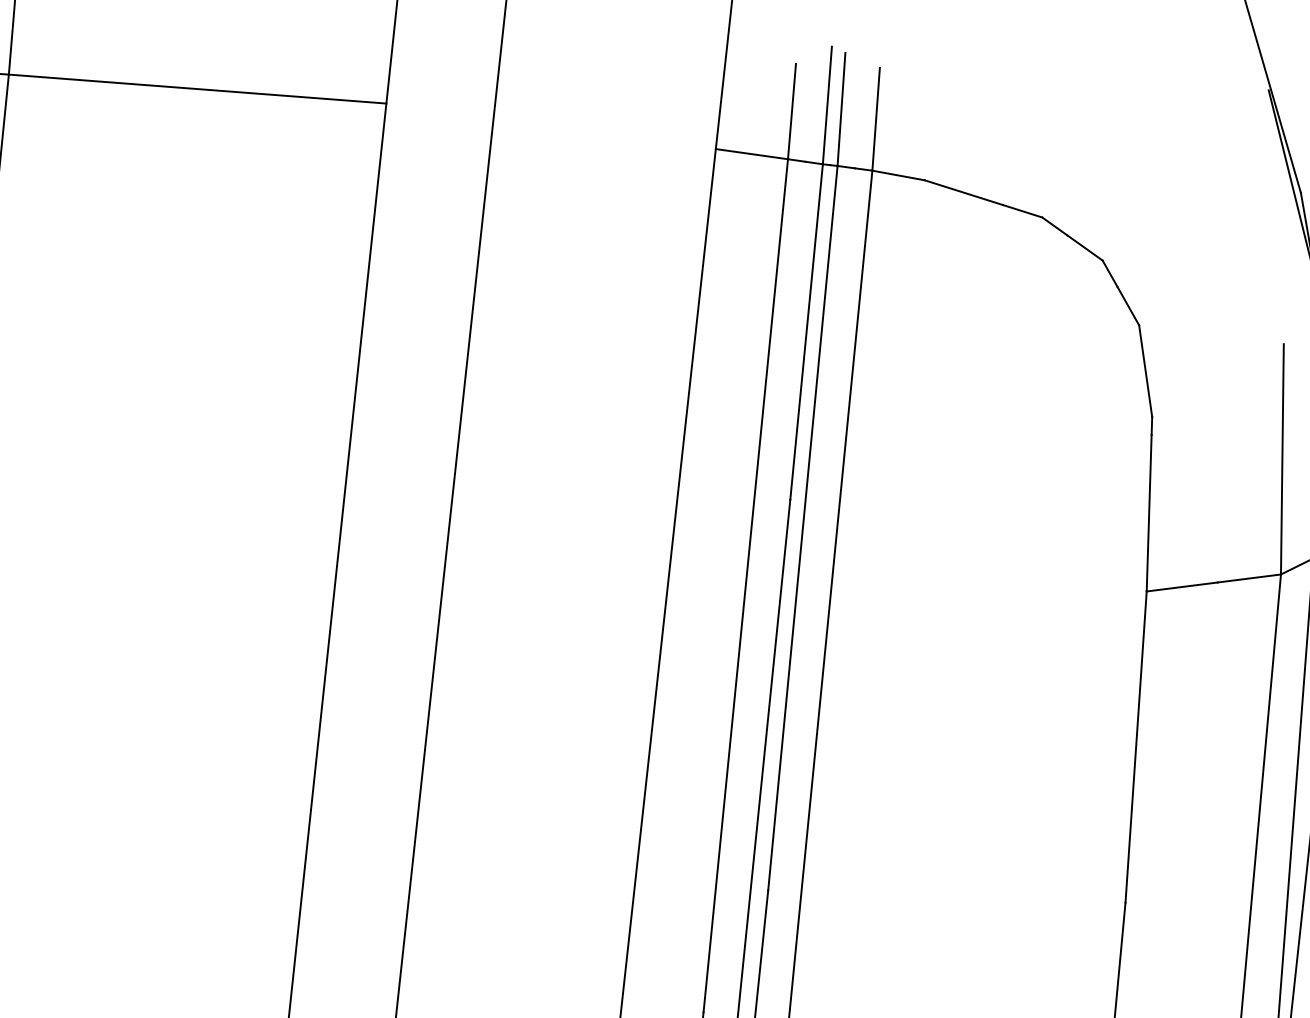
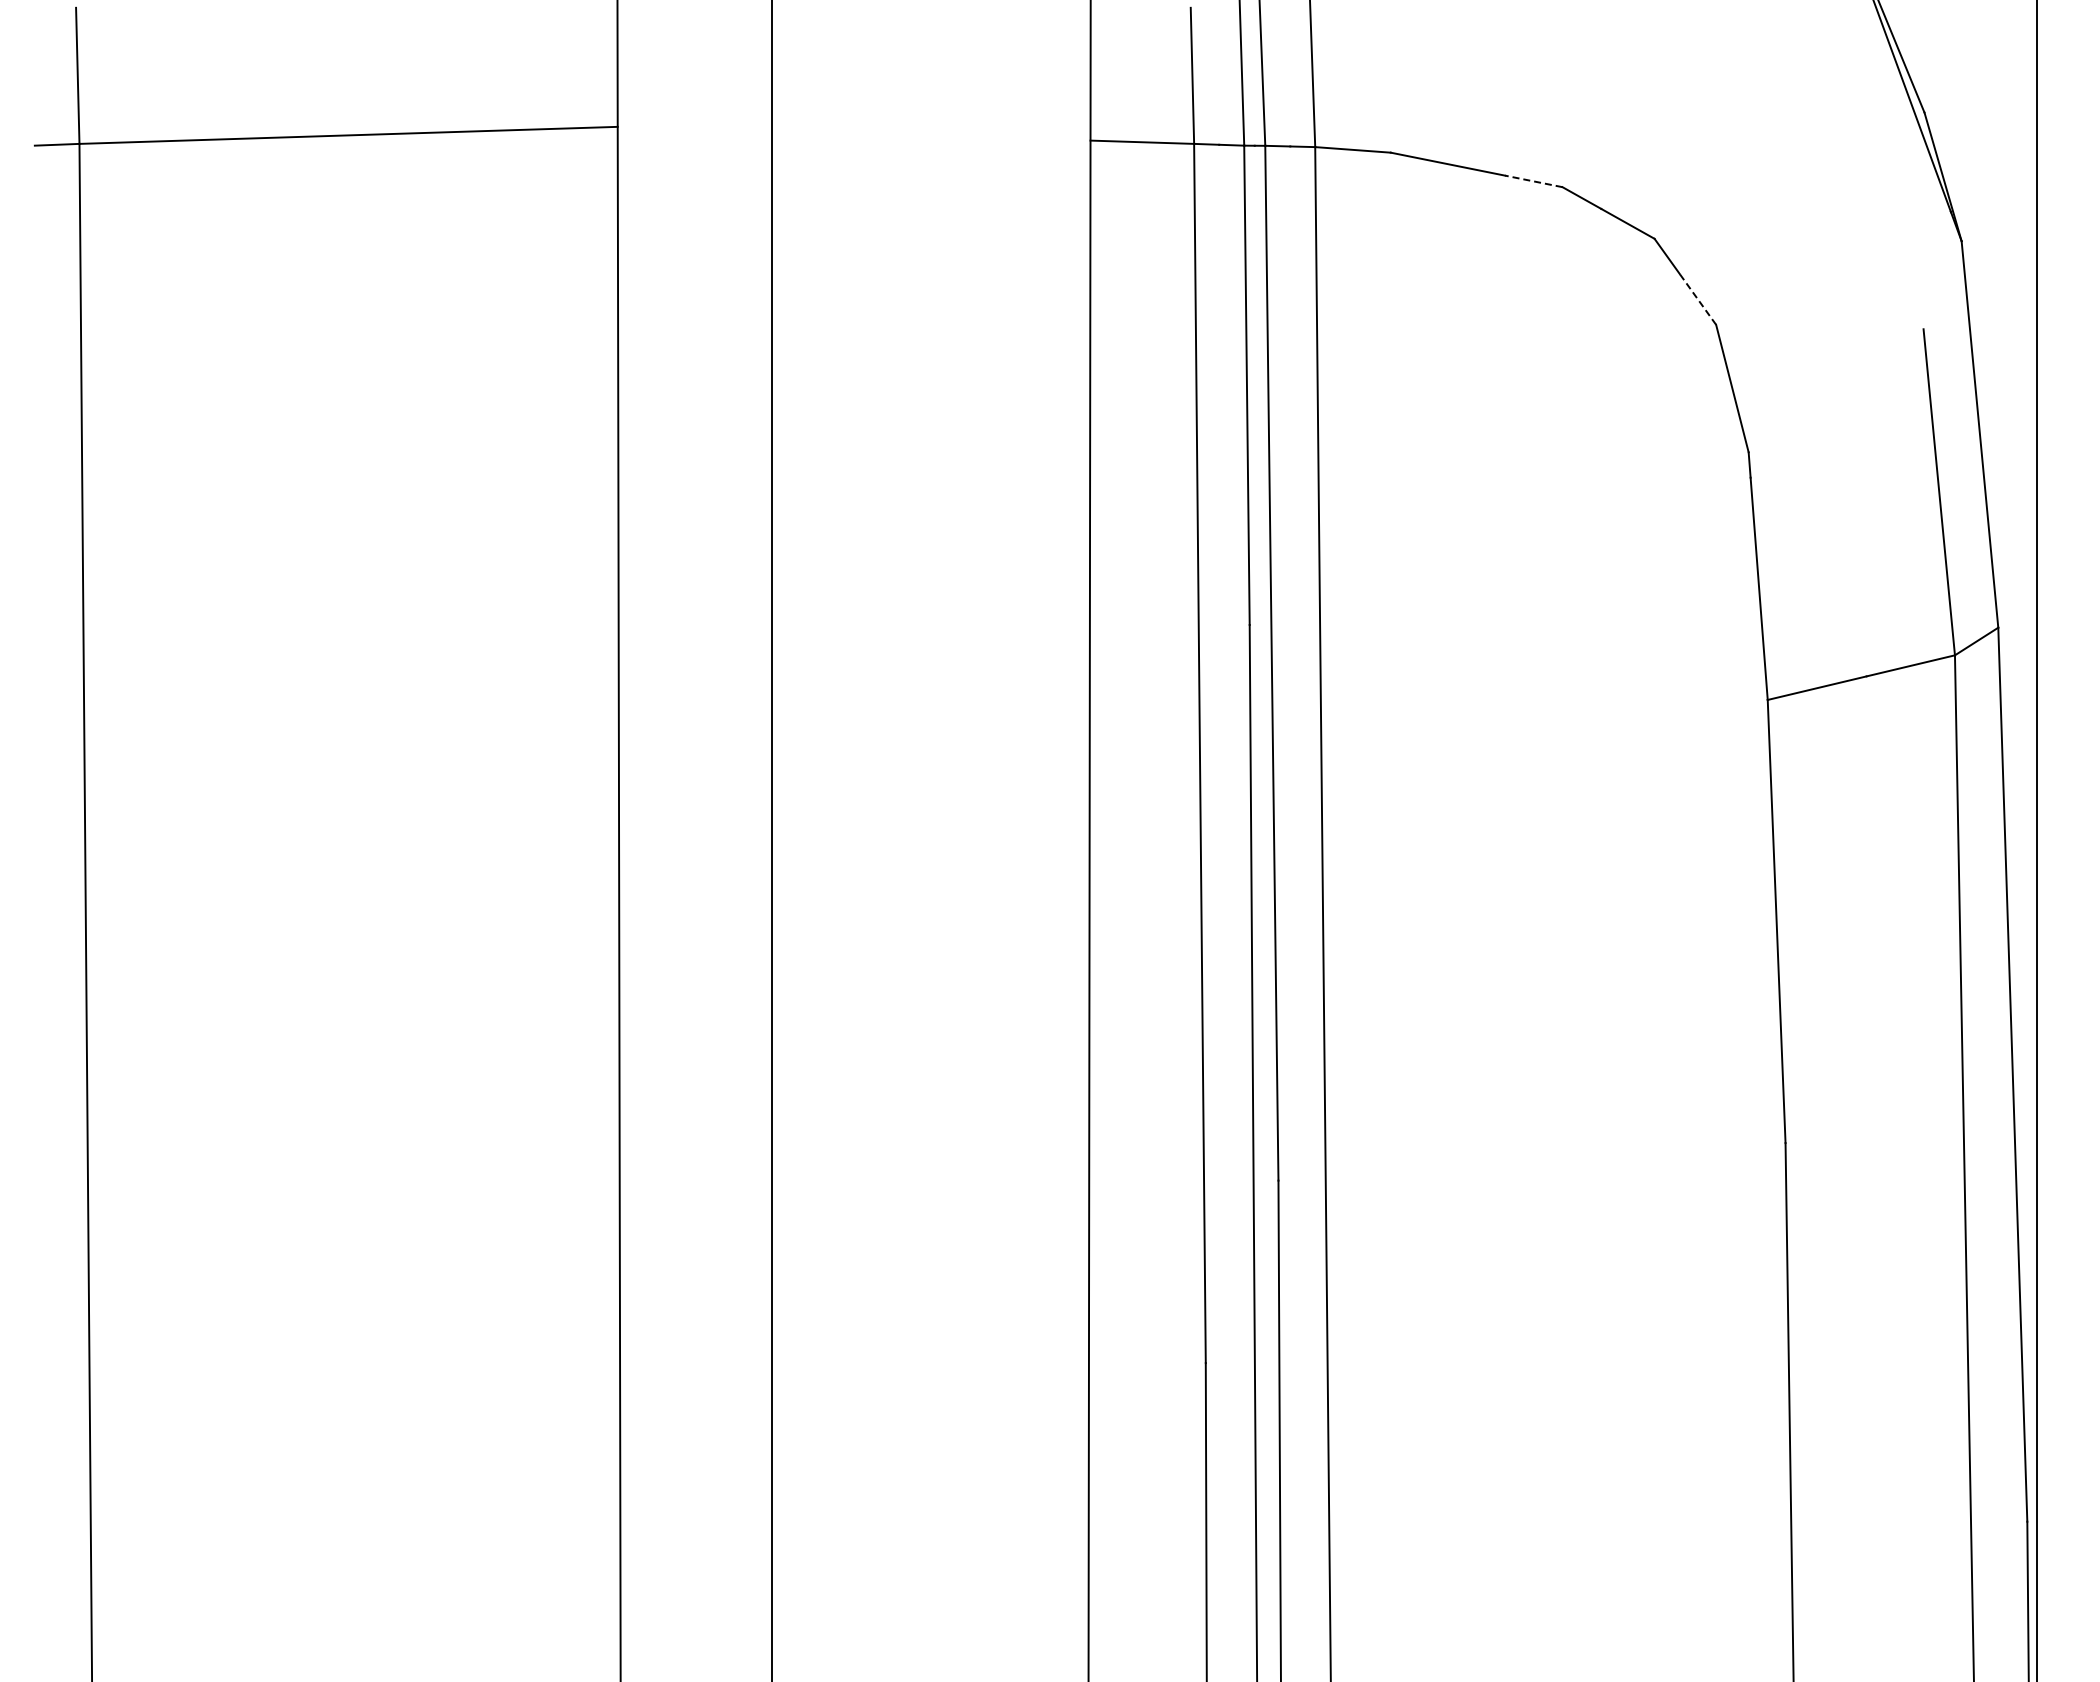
line: (1022, 211) -> (1533, 181), solid -> dashed
line: (1128, 306) -> (1697, 299), solid -> dashed

